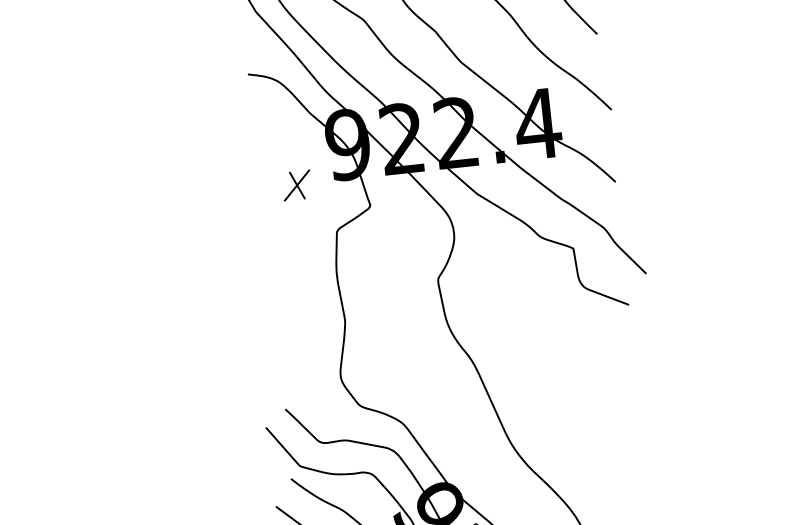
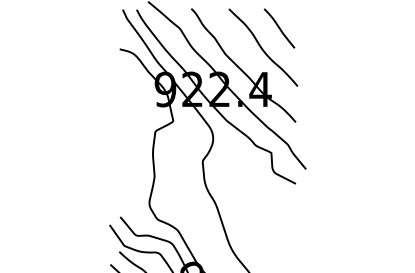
part: (295, 184) -> (137, 106), removed

